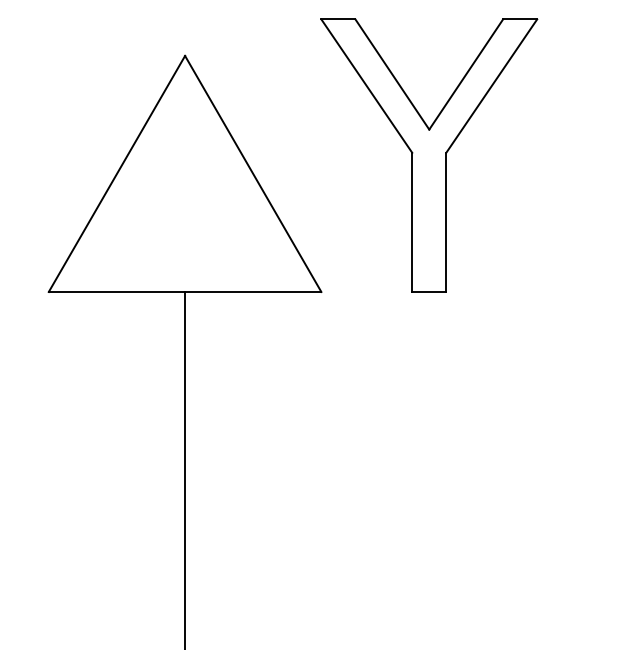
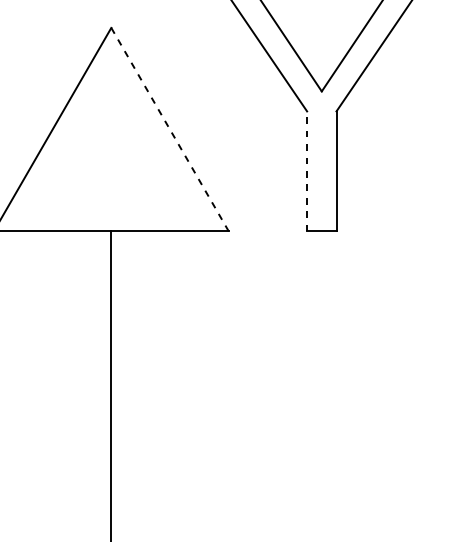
line: (253, 174) -> (170, 130), solid -> dashed
line: (412, 222) -> (307, 171), solid -> dashed

